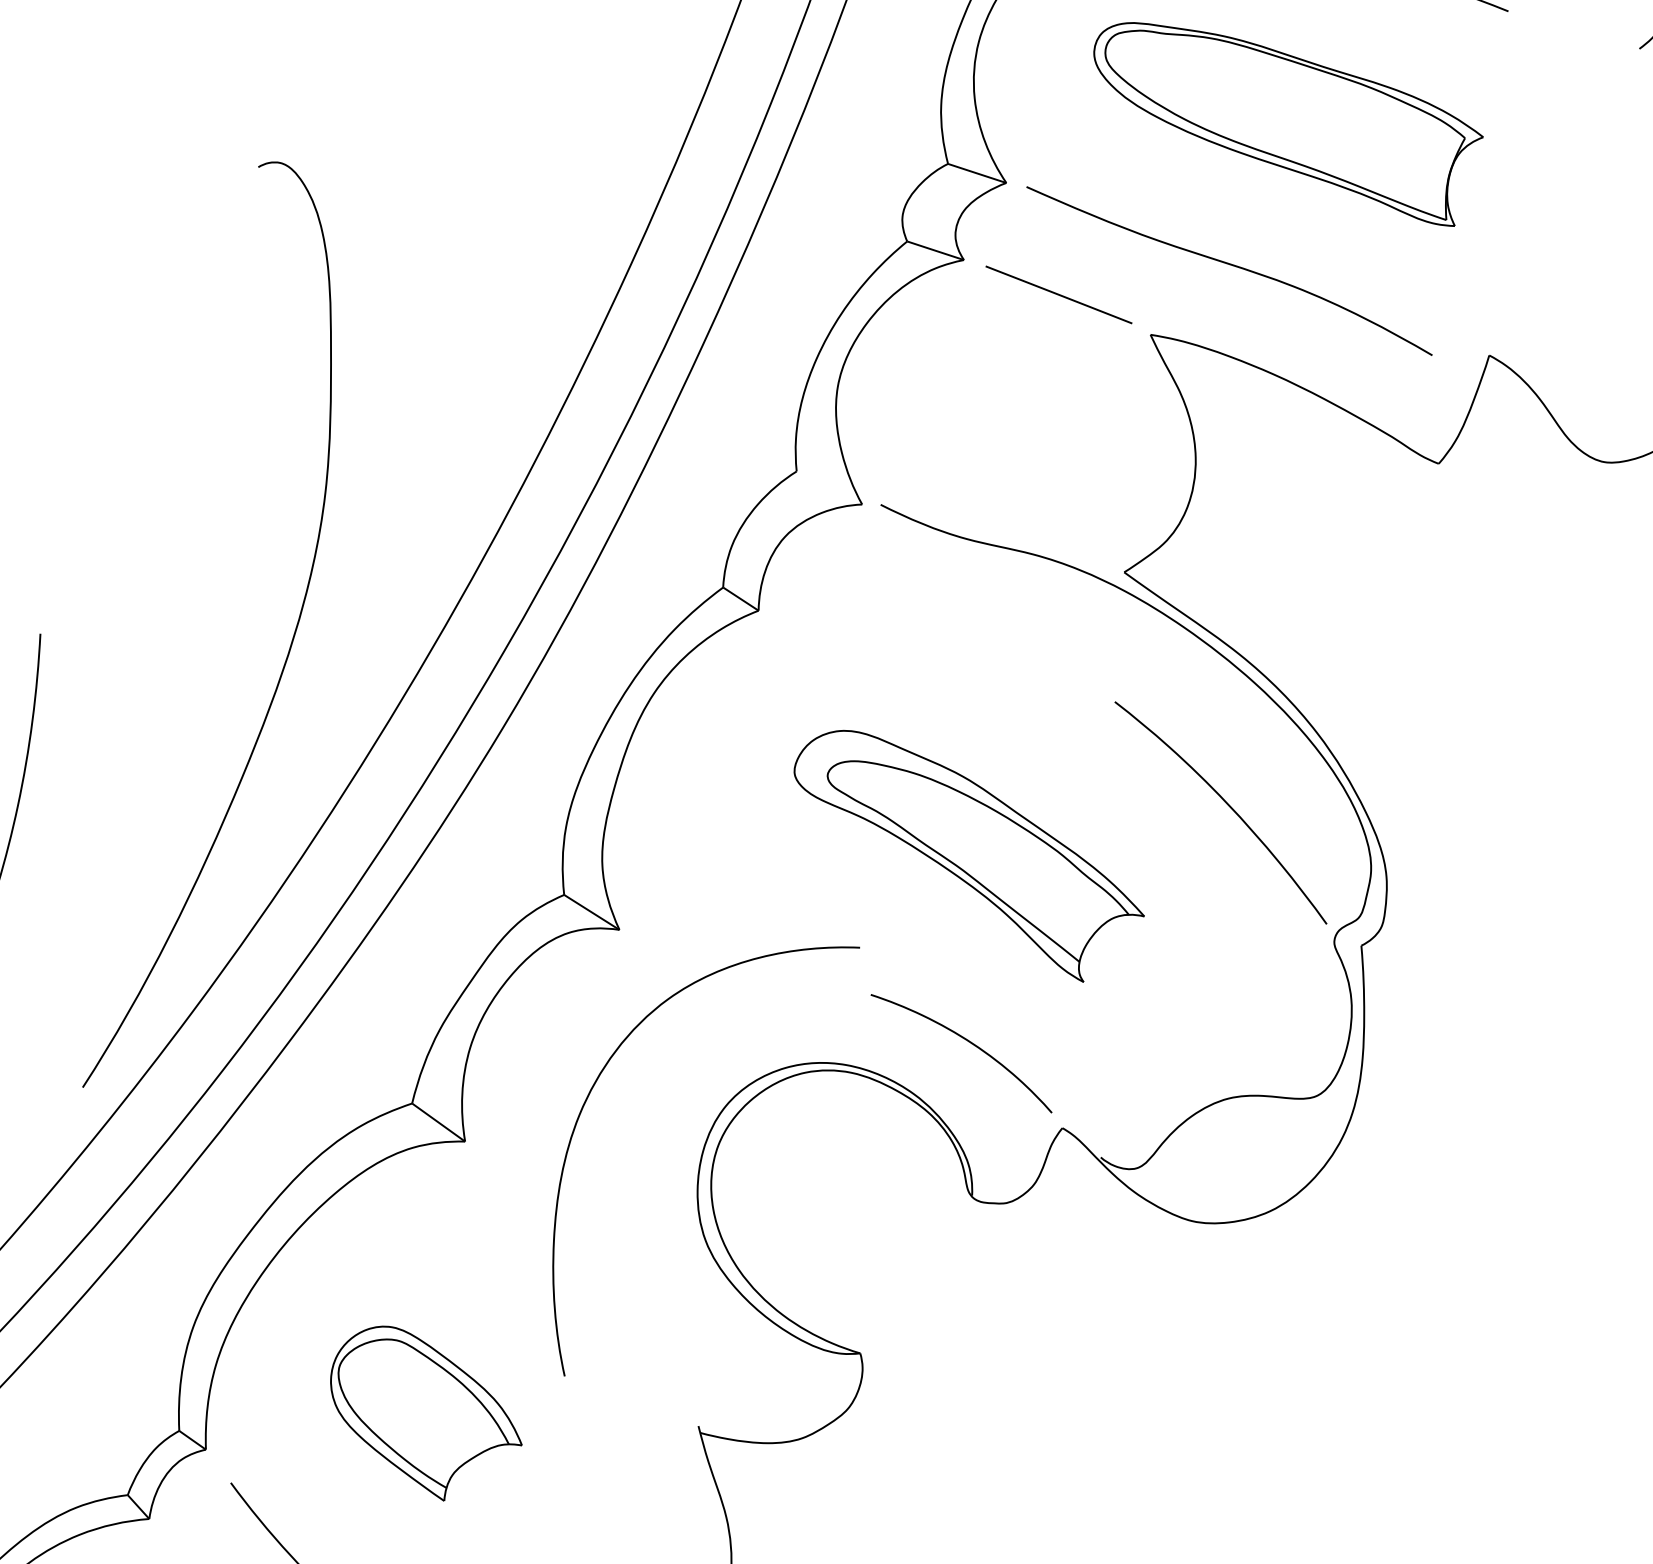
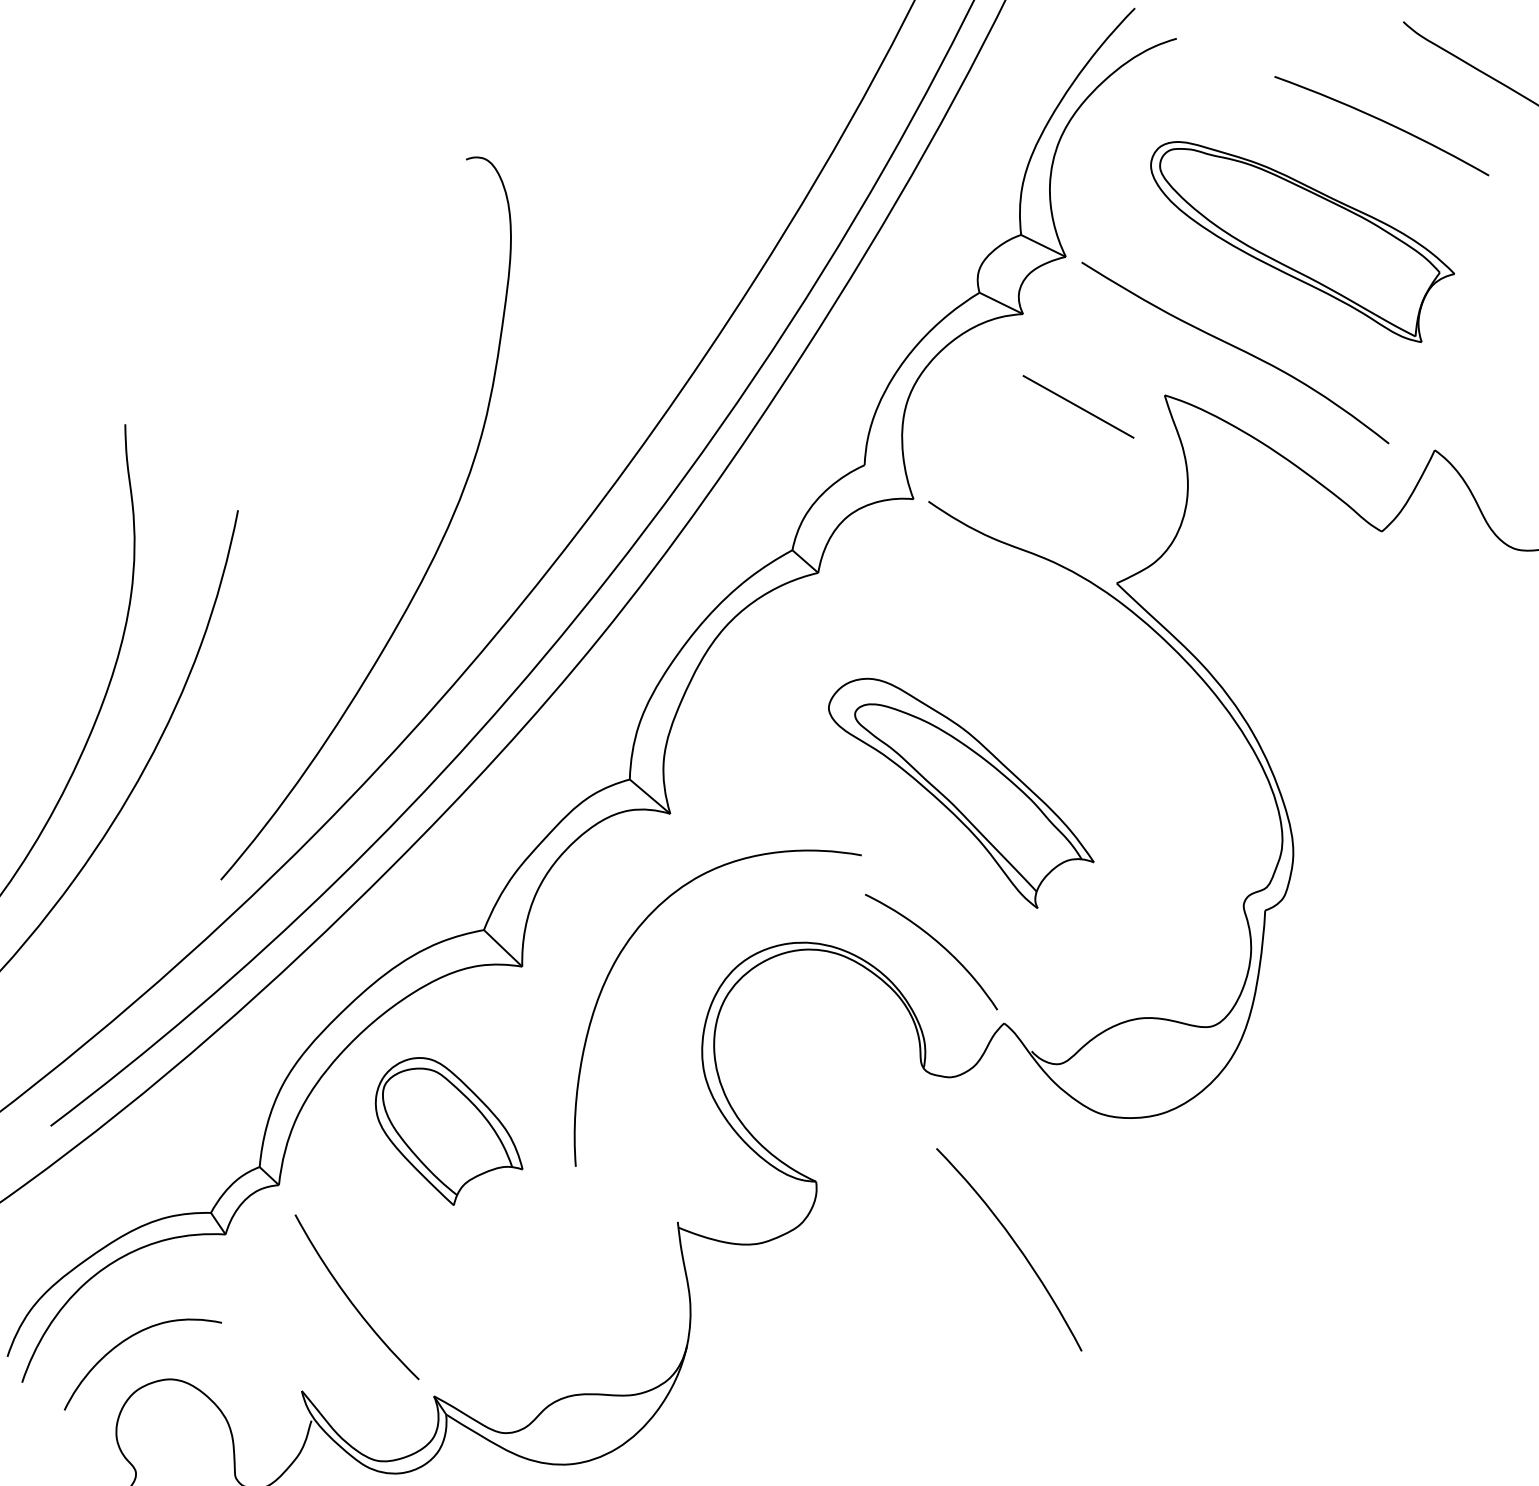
line: (1058, 294) -> (1078, 406), moved
curve: (1229, 807) -> (1016, 1246), moved
part: (425, 1411) -> (448, 1131), moved

